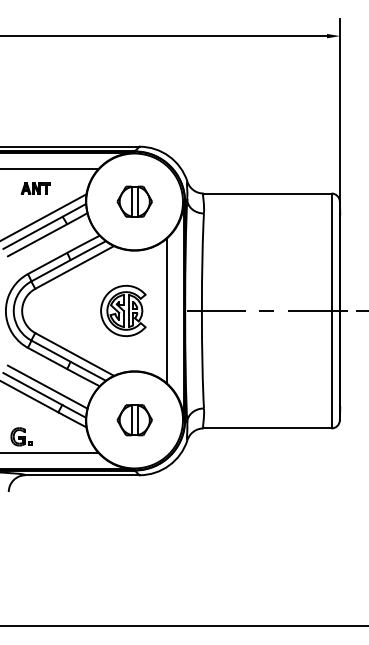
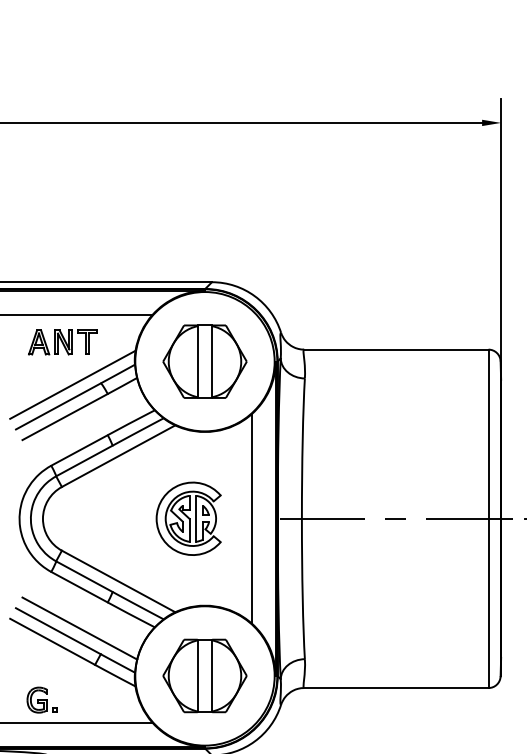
part: (35, 188) -> (62, 342), size x1.67
part: (134, 201) -> (204, 361), size x1.67
part: (134, 420) -> (204, 676), size x1.67

